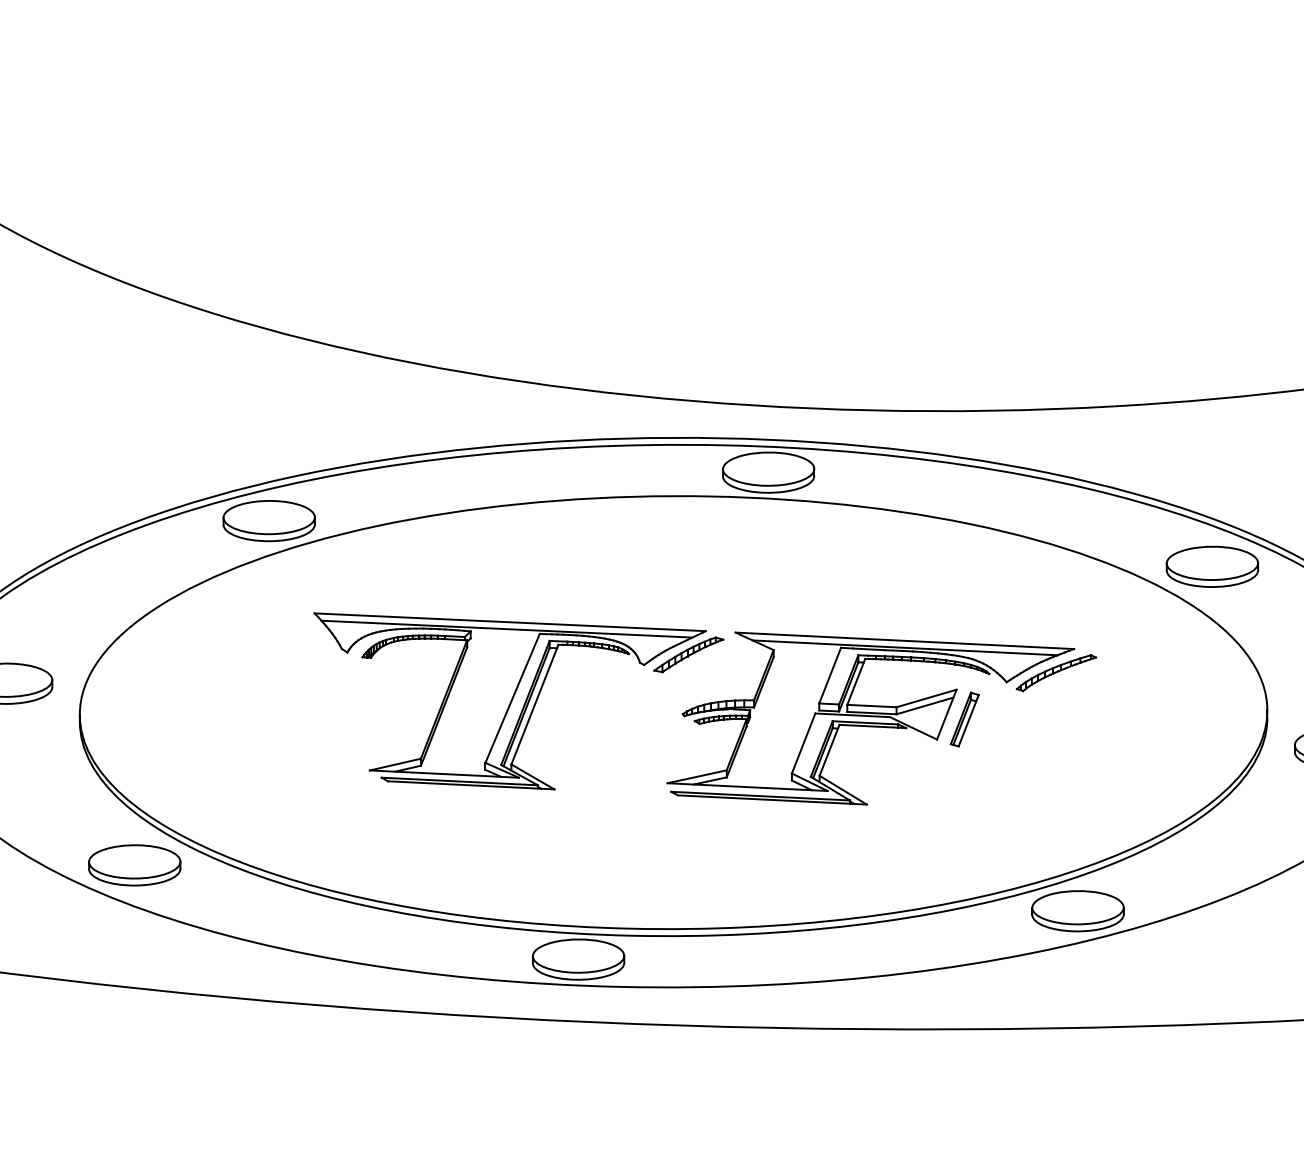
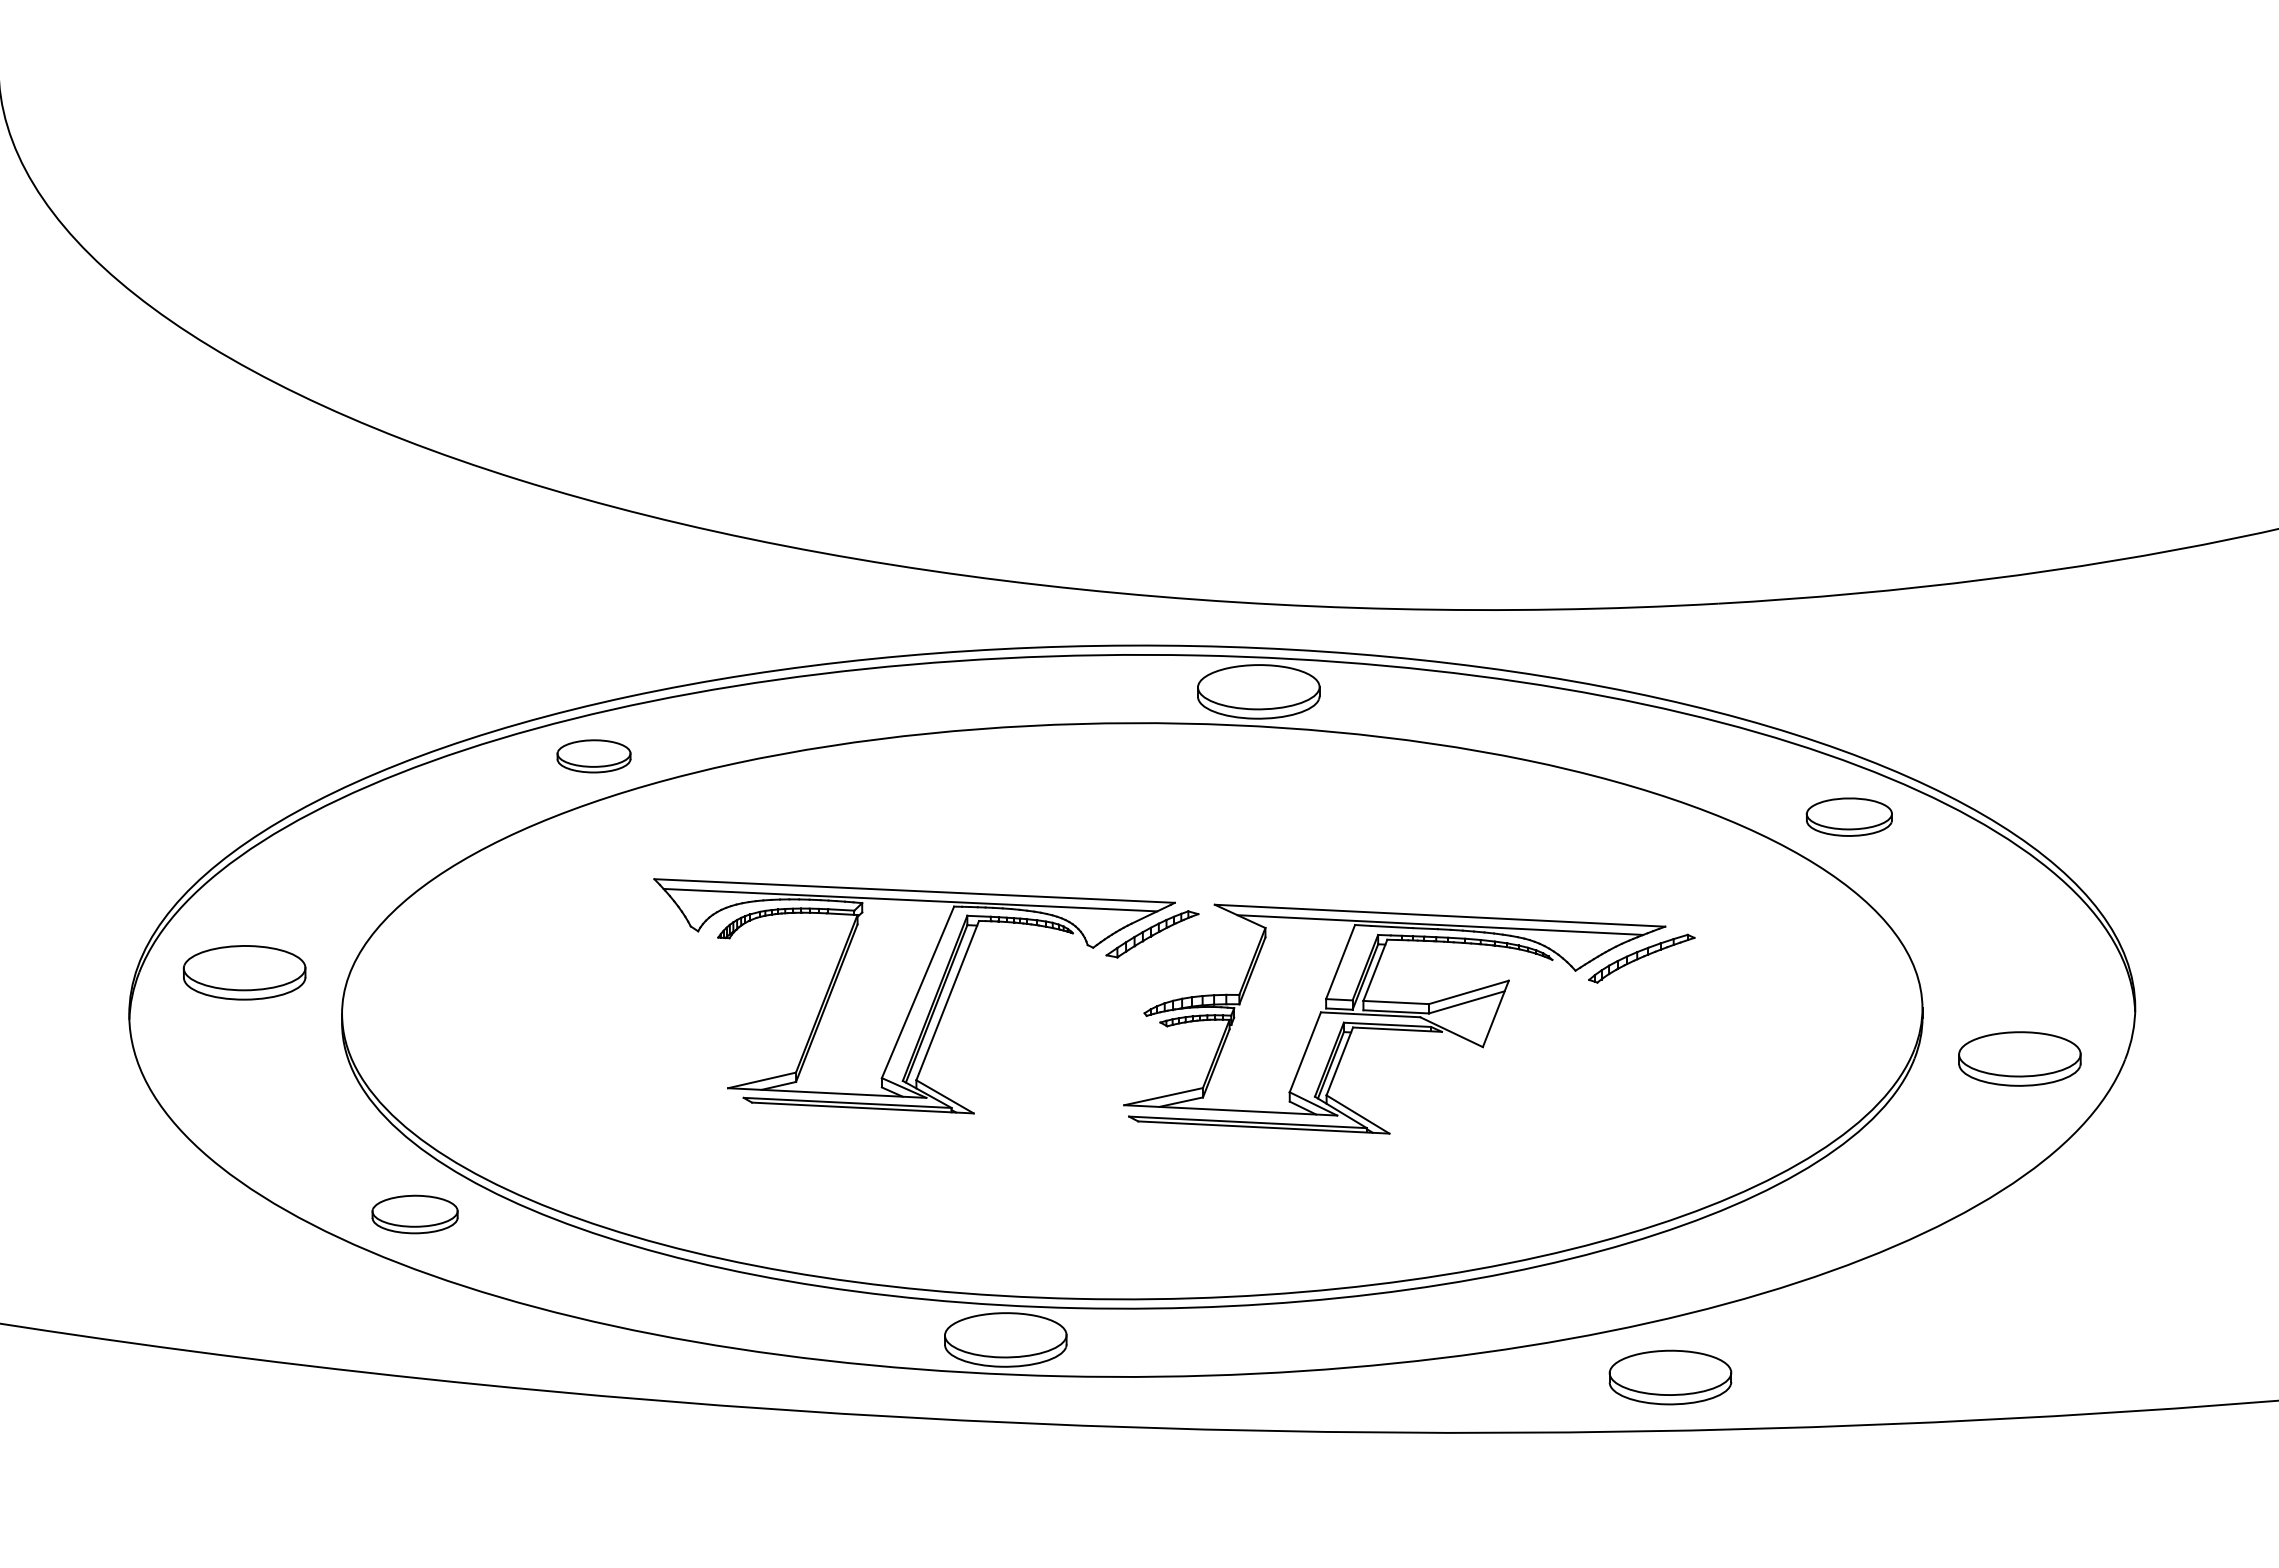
part: (268, 521) -> (593, 756), size x0.6
part: (1212, 566) -> (1849, 816), size x0.7
part: (964, 719) -> (1519, 1020), removed
part: (134, 865) -> (414, 1214), size x0.7
part: (1078, 911) -> (1670, 1377), moved

